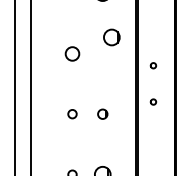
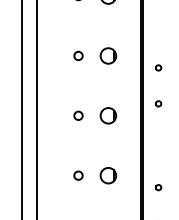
part: (111, 37) -> (108, 55), moved
circle: (72, 53) -> (78, 55), size x0.62
part: (102, 113) -> (108, 115), size x1.67

